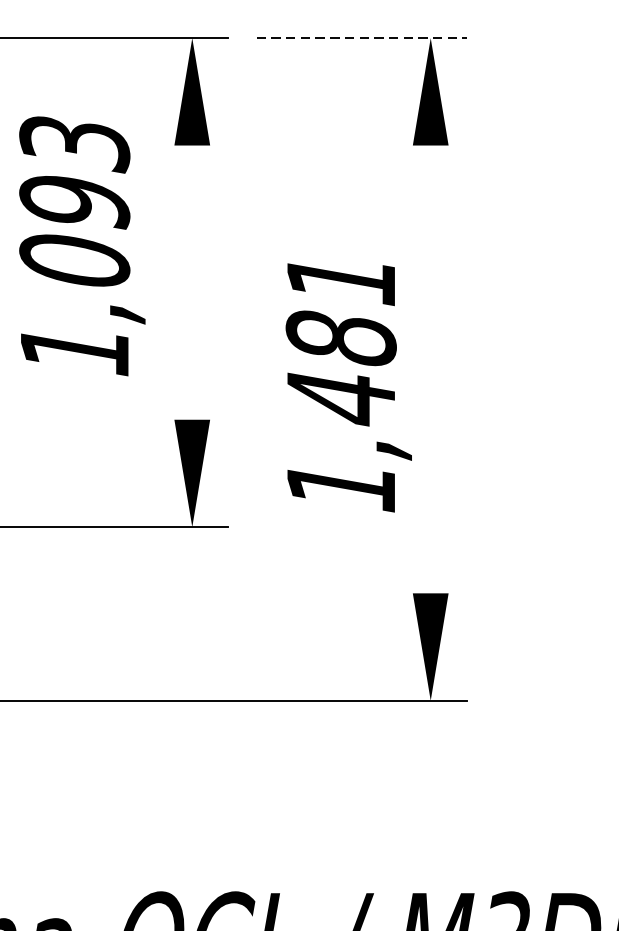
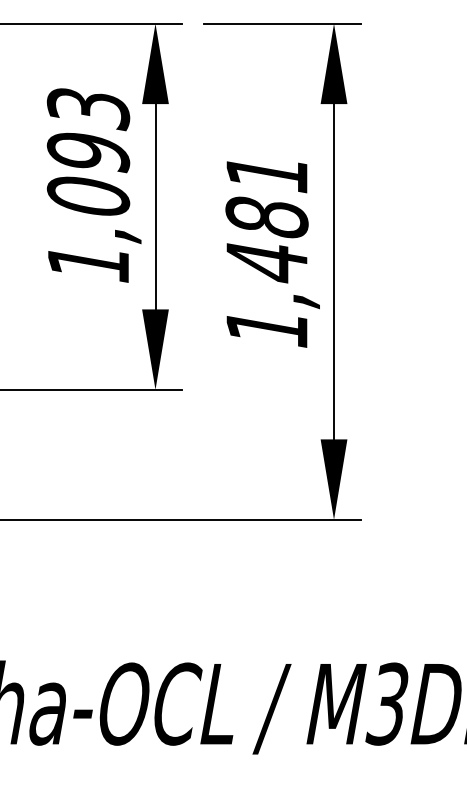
line: (361, 37) -> (282, 23), dashed -> solid
text: (81, 246) -> (93, 185), moved
line: (192, 263) -> (155, 192), added
line: (431, 350) -> (334, 257), added
text: (348, 387) -> (272, 254), moved

